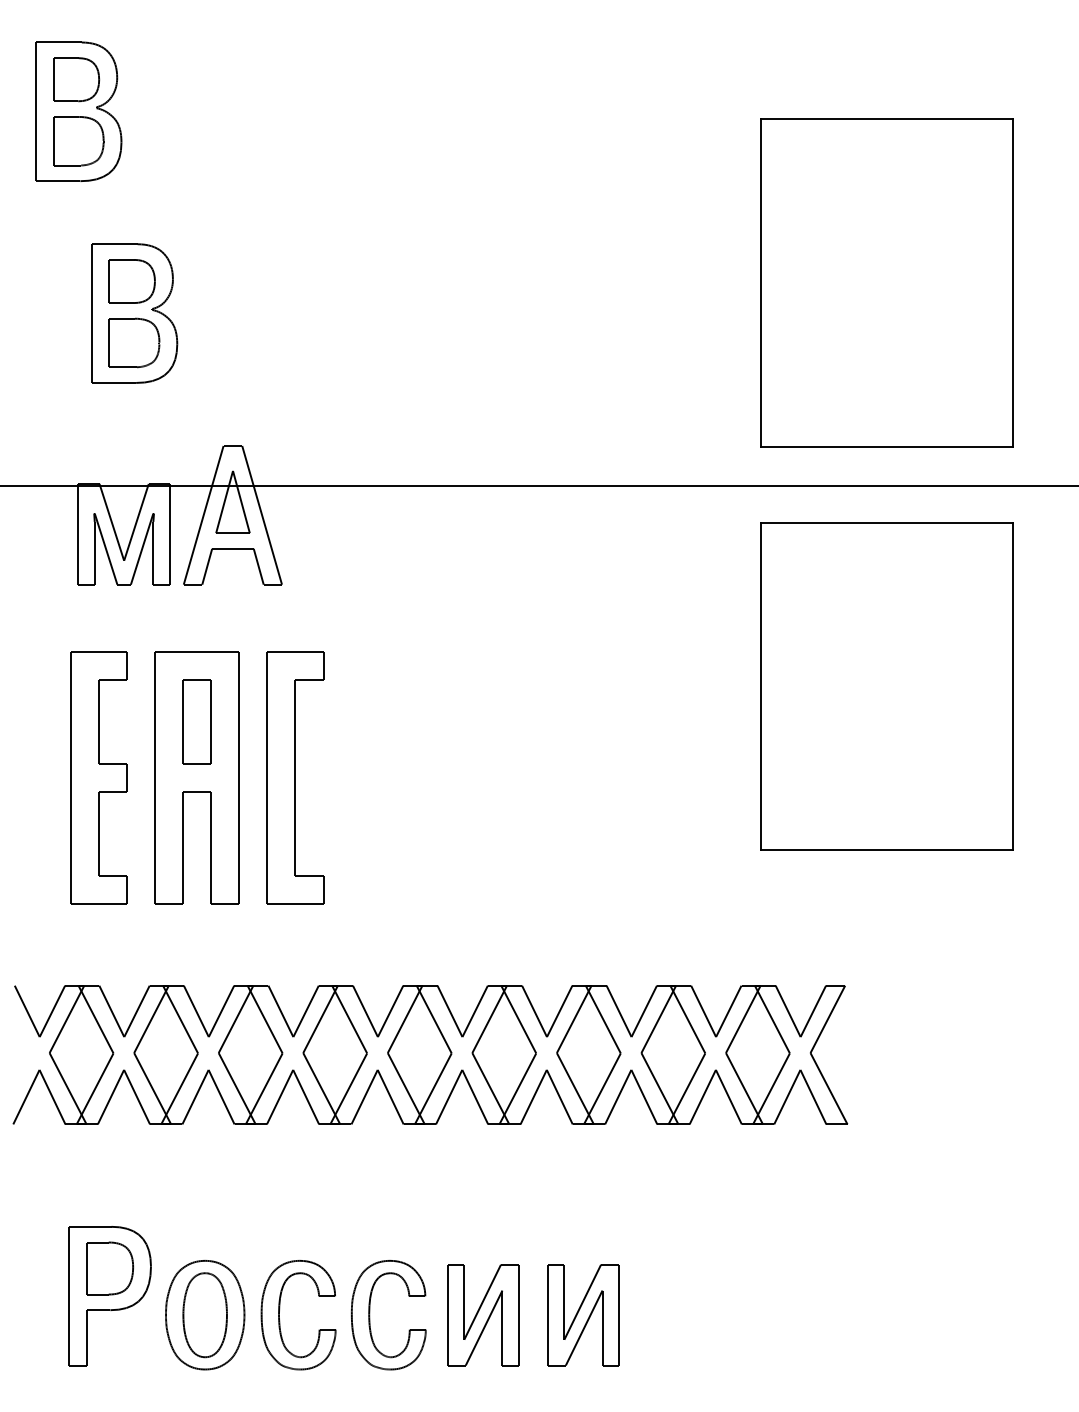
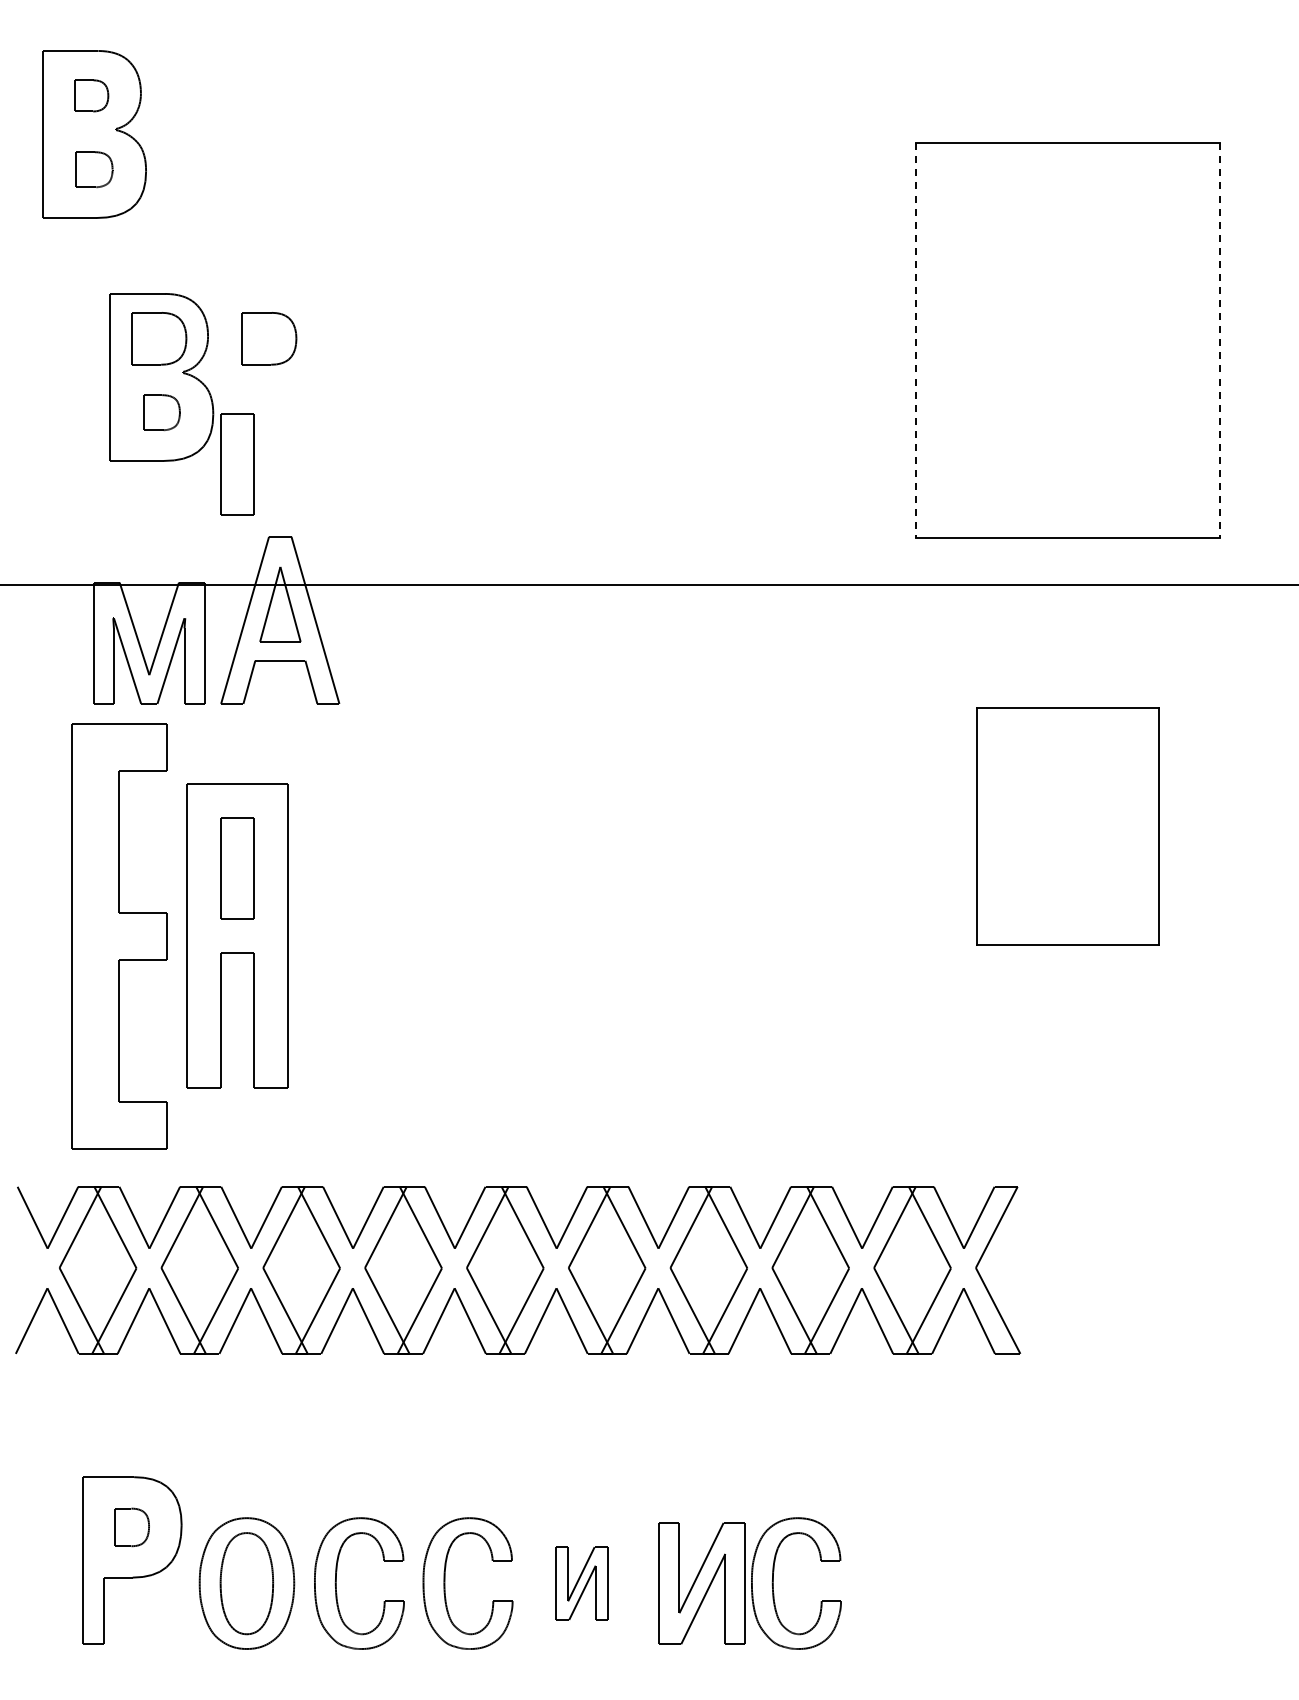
part: (76, 79) -> (91, 95), size x0.6
part: (78, 140) -> (94, 169), size x0.6
part: (223, 281) -> (269, 338), added
line: (761, 283) -> (916, 341), solid -> dashed
line: (1013, 283) -> (1220, 341), solid -> dashed
part: (134, 342) -> (161, 412), size x0.6
part: (197, 385) -> (237, 464), added
part: (886, 686) -> (1067, 826), size x0.6
part: (99, 776) -> (119, 935), size x1.4
part: (295, 776) -> (355, 935), removed
part: (110, 1268) -> (132, 1527), size x0.6
part: (483, 1315) -> (581, 1583), size x0.6
part: (642, 1315) -> (773, 1583), added

